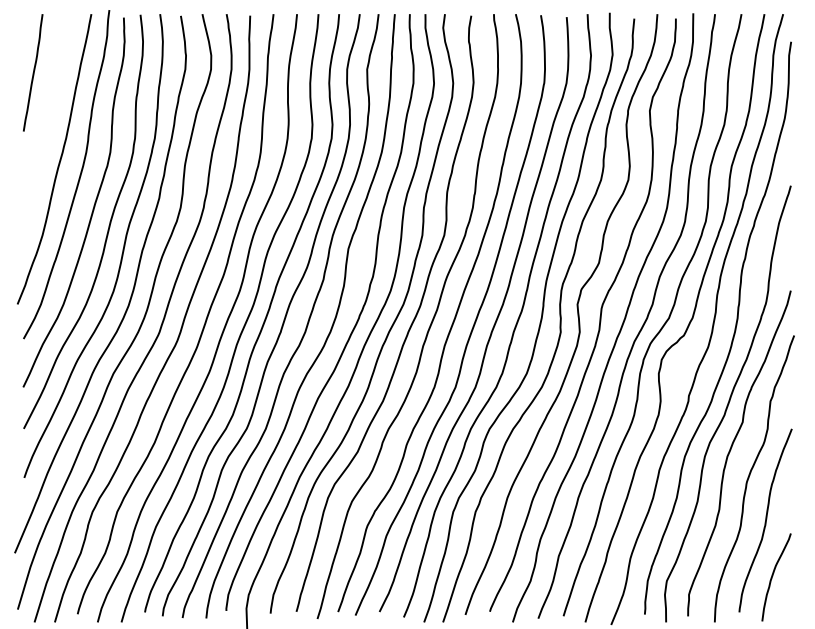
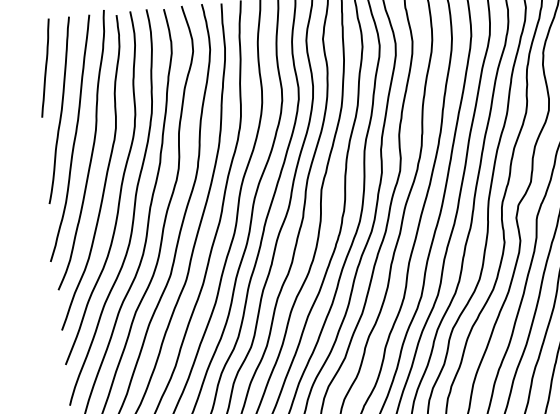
curve: (46, 125) -> (60, 110), added

